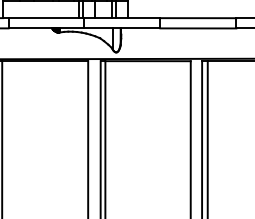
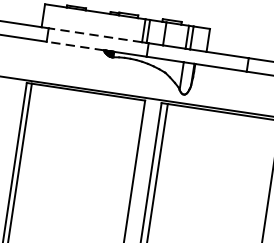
line: (43, 18) -> (94, 35), solid -> dashed
line: (30, 28) -> (75, 46), solid -> dashed

